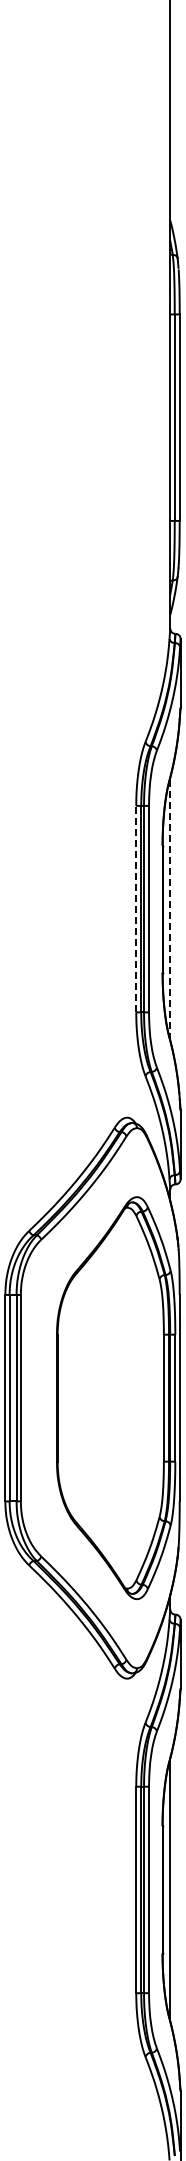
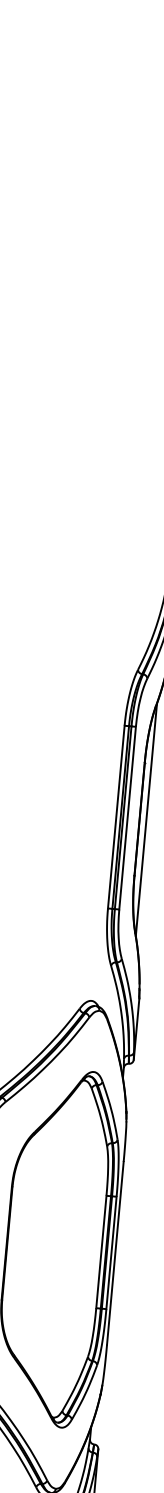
line: (136, 908) -> (116, 816), dashed -> solid
line: (170, 908) -> (146, 819), dashed -> solid

